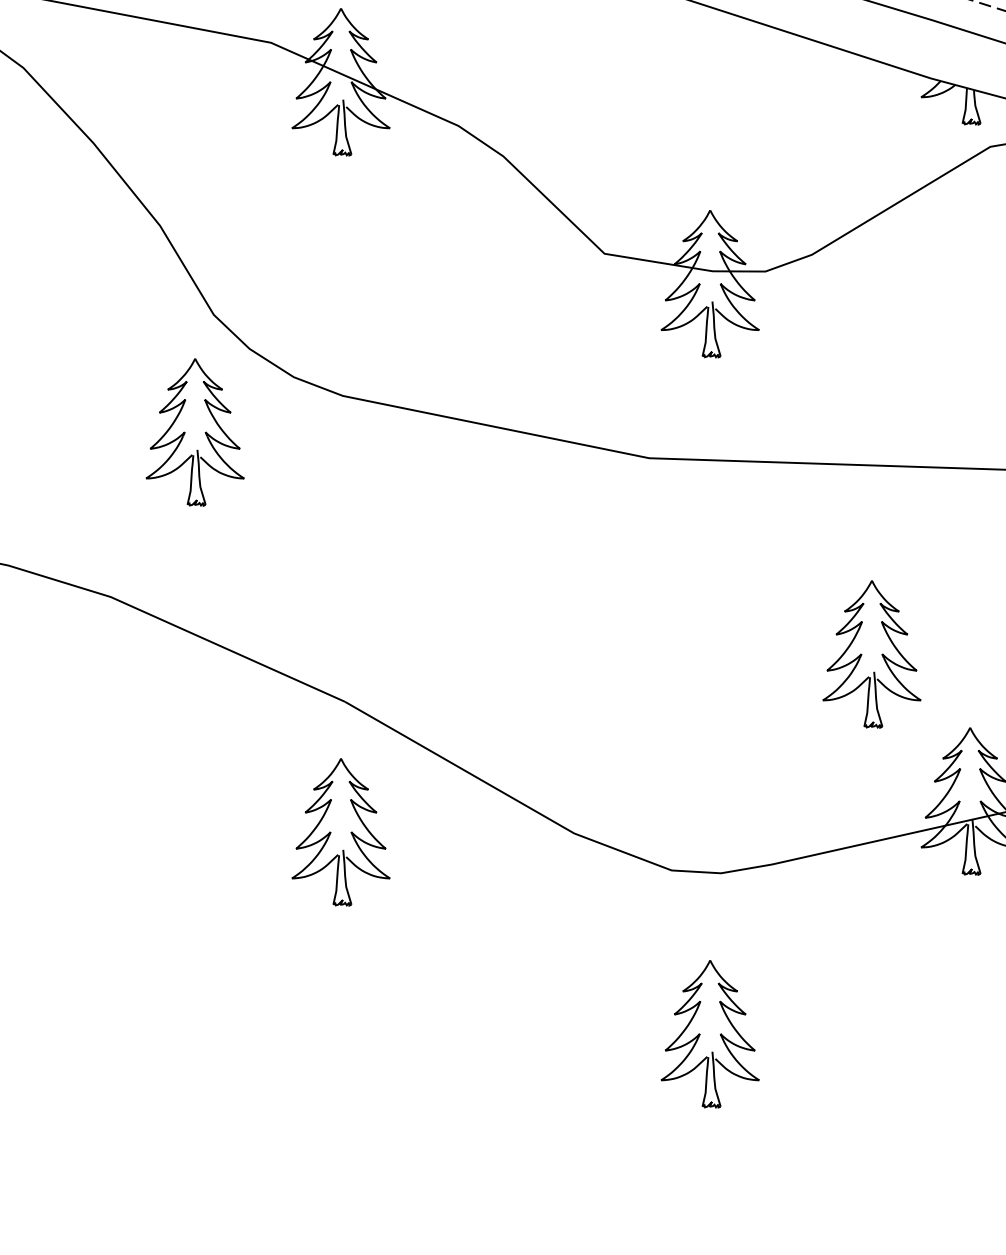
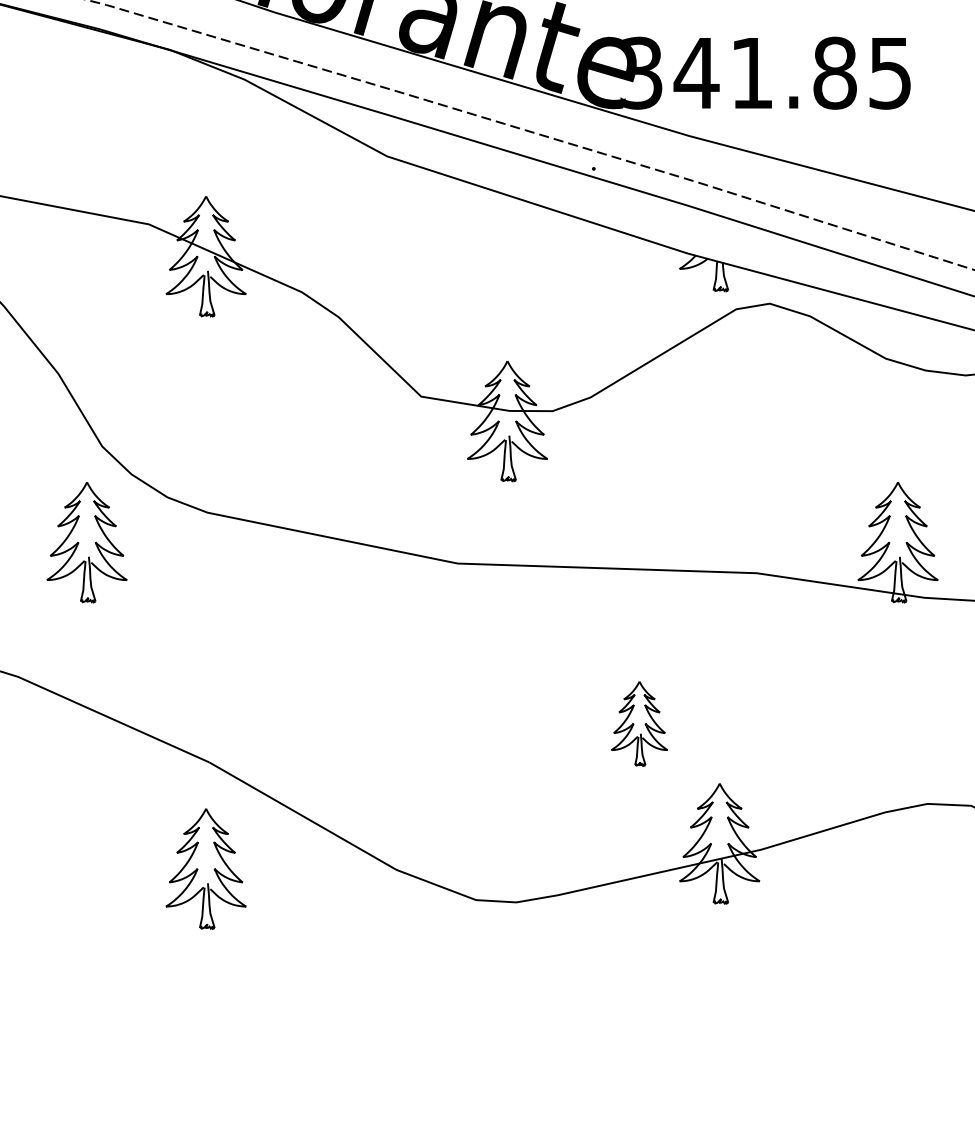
part: (871, 654) -> (639, 723), size x0.7
part: (710, 1033) -> (507, 1033), removed

